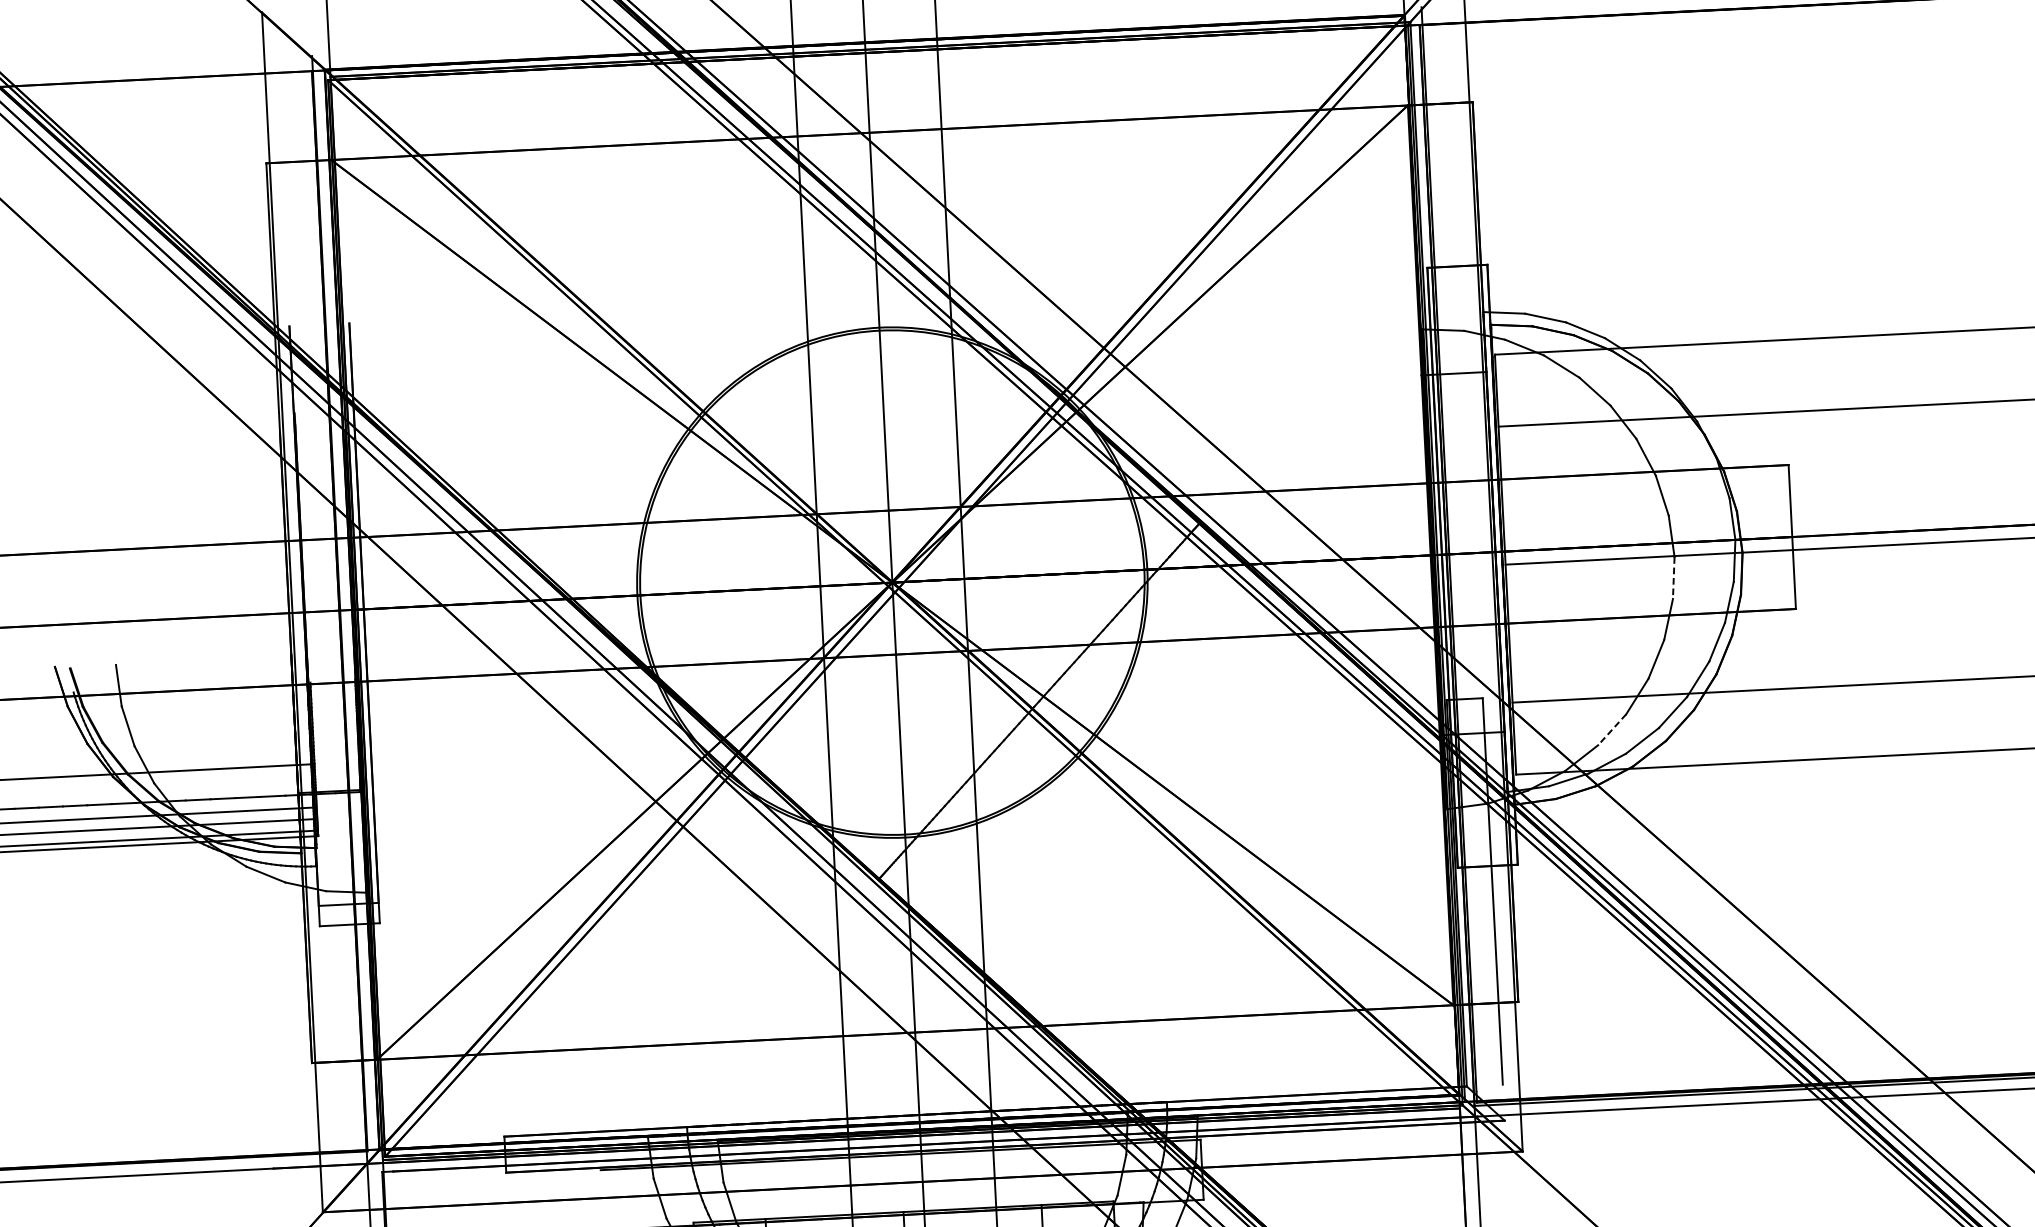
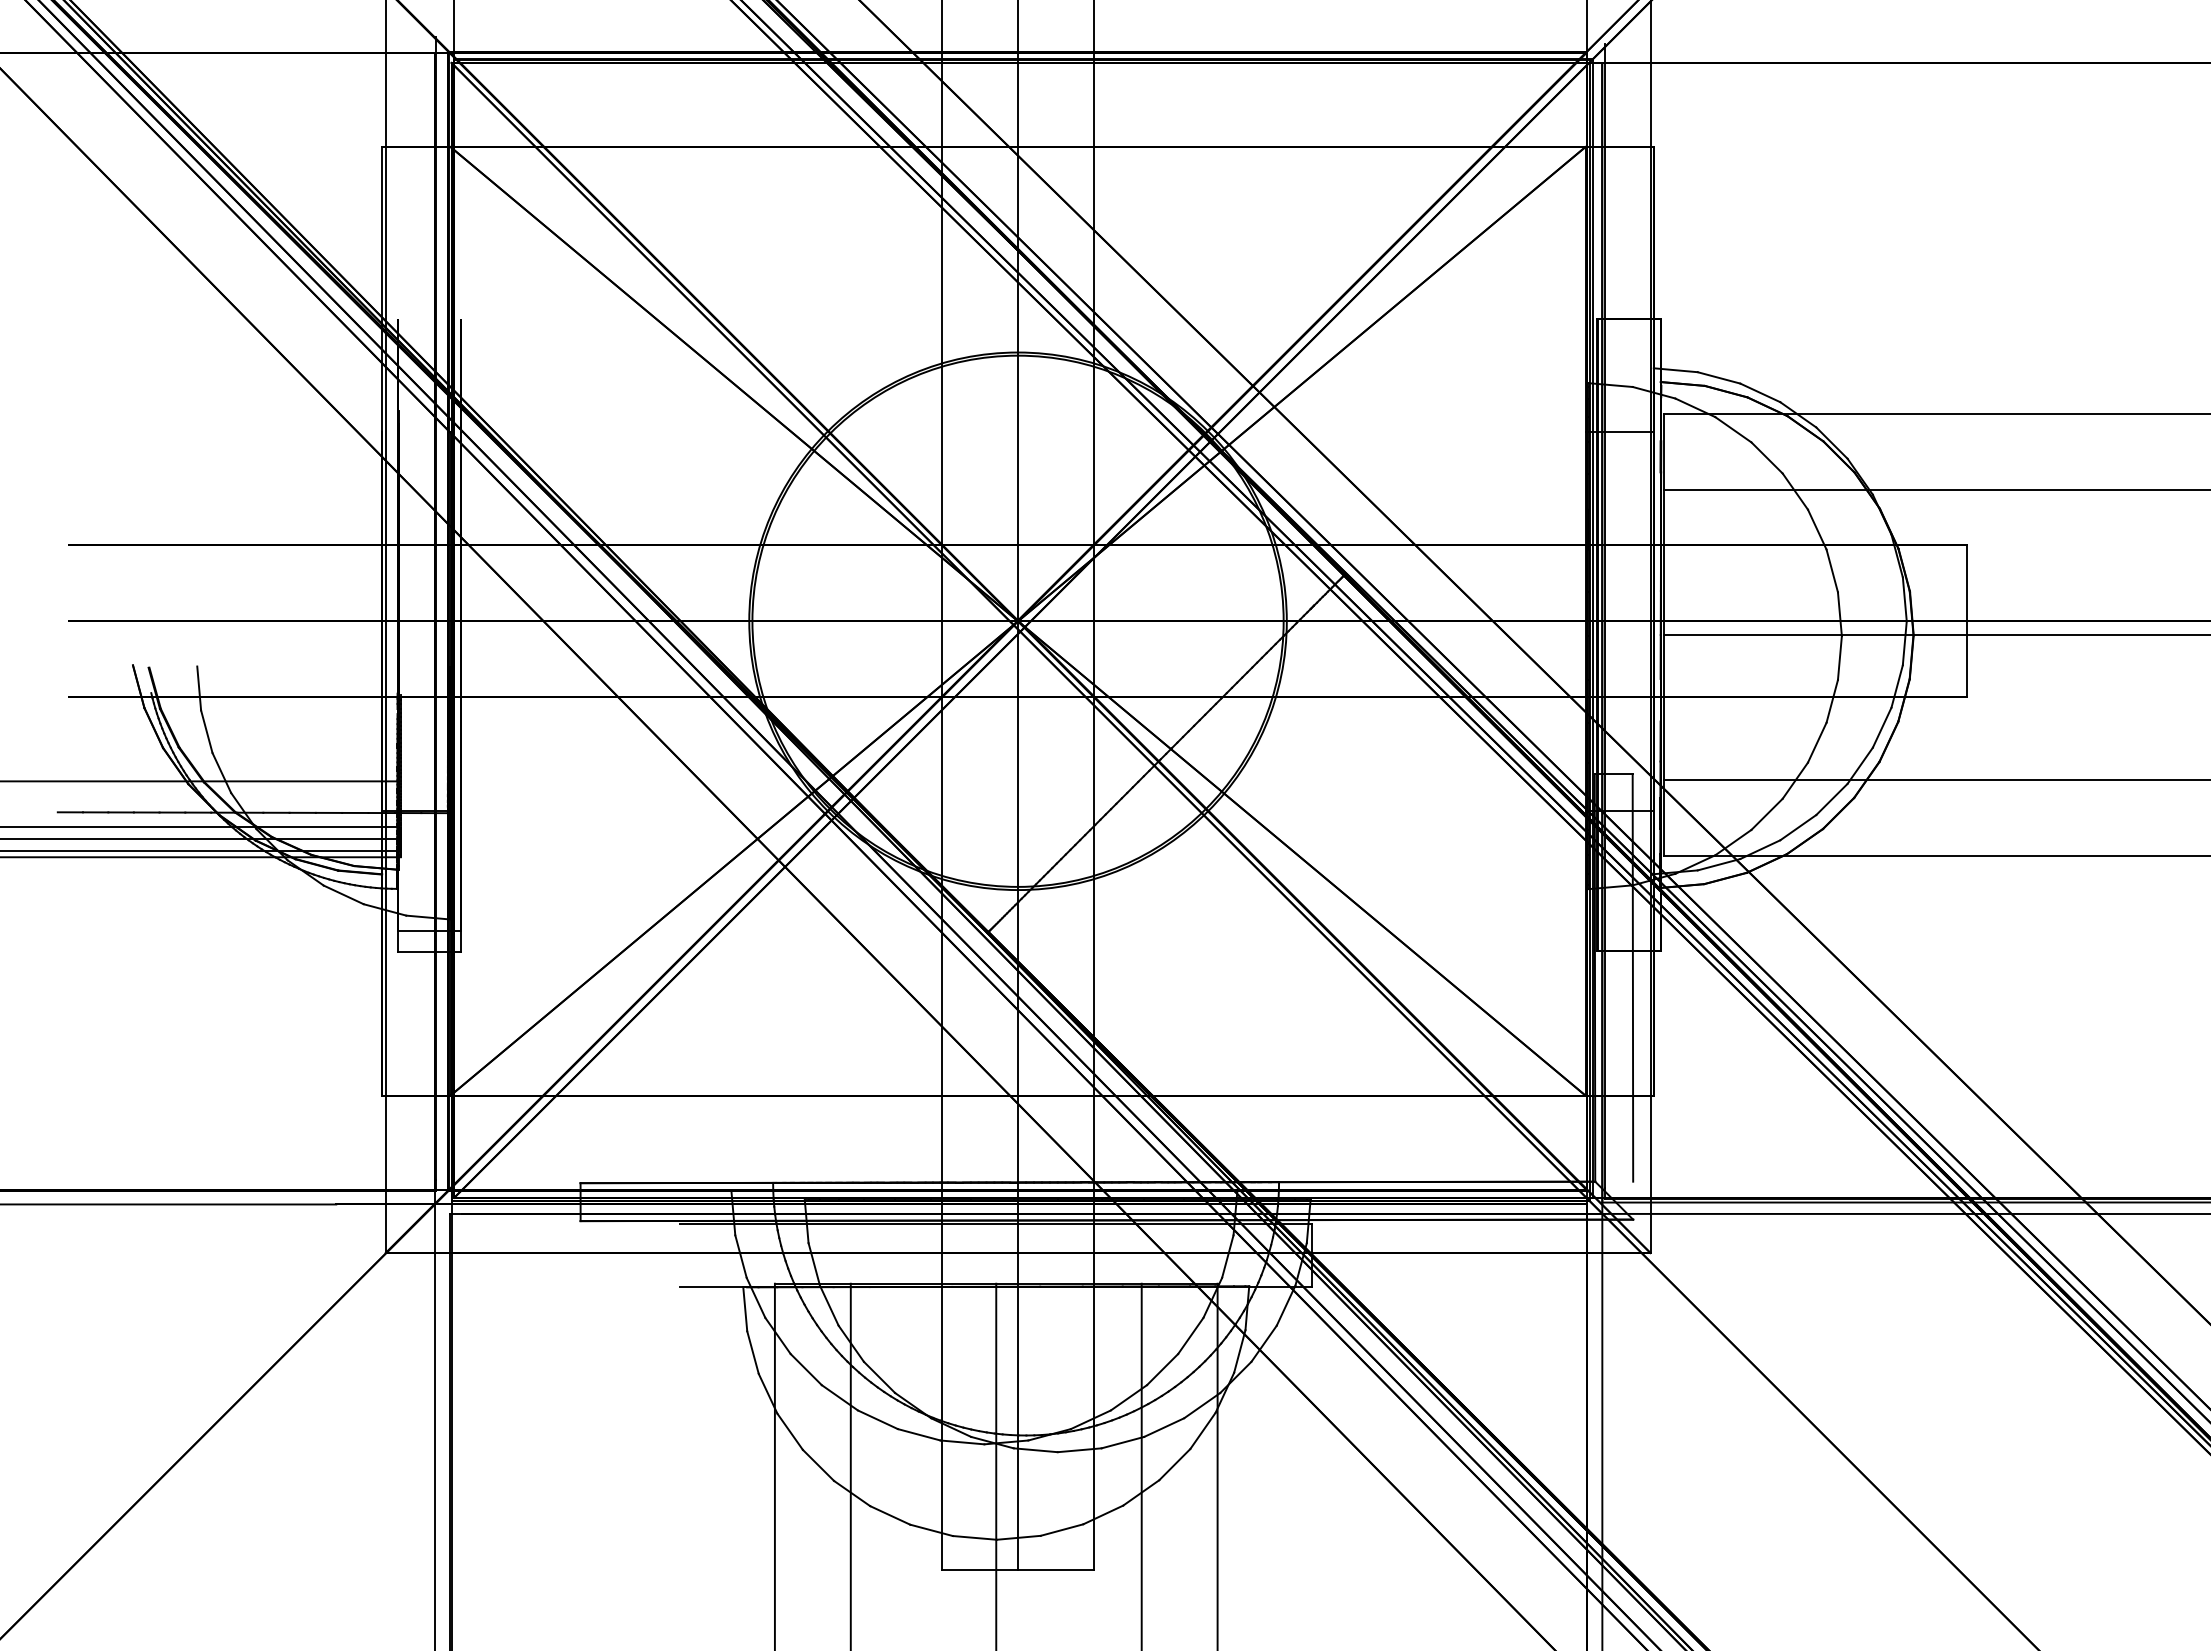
line: (1673, 578) -> (1839, 658), dashed -> solid
line: (1611, 729) -> (1766, 814), dashed -> solid

